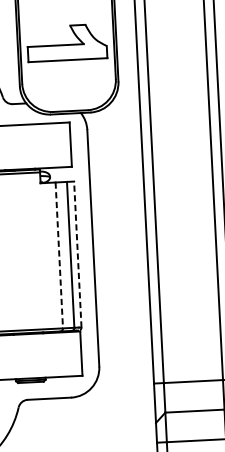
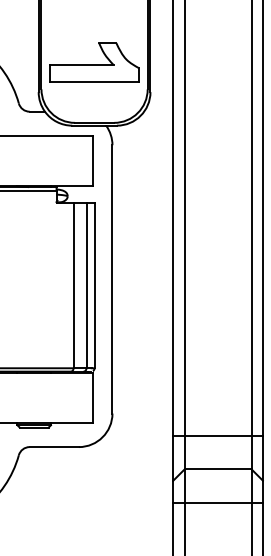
part: (67, 42) -> (94, 62), moved
line: (77, 254) -> (94, 285), dashed -> solid
line: (59, 255) -> (73, 285), dashed -> solid

